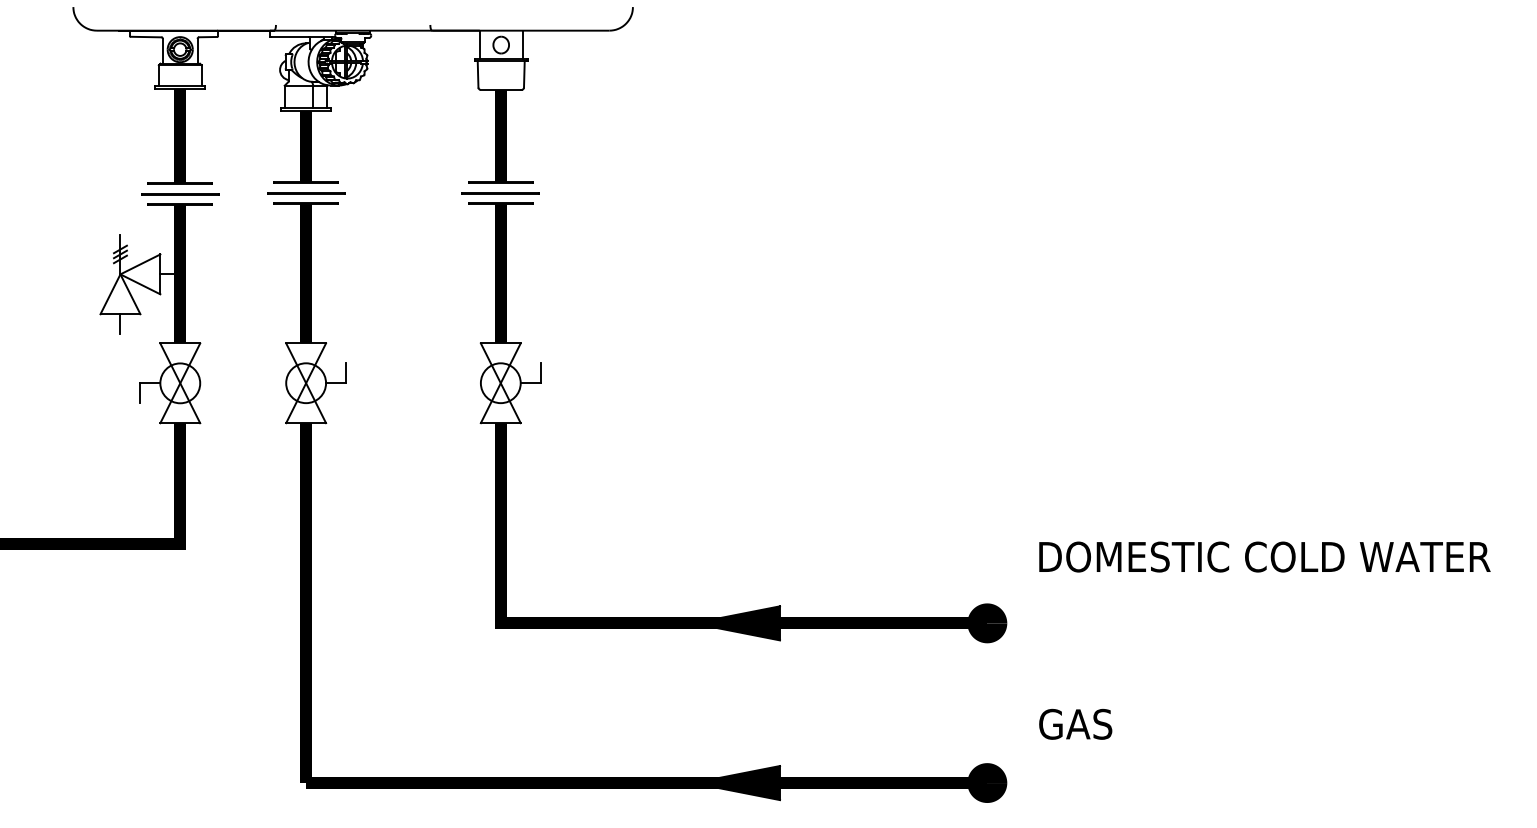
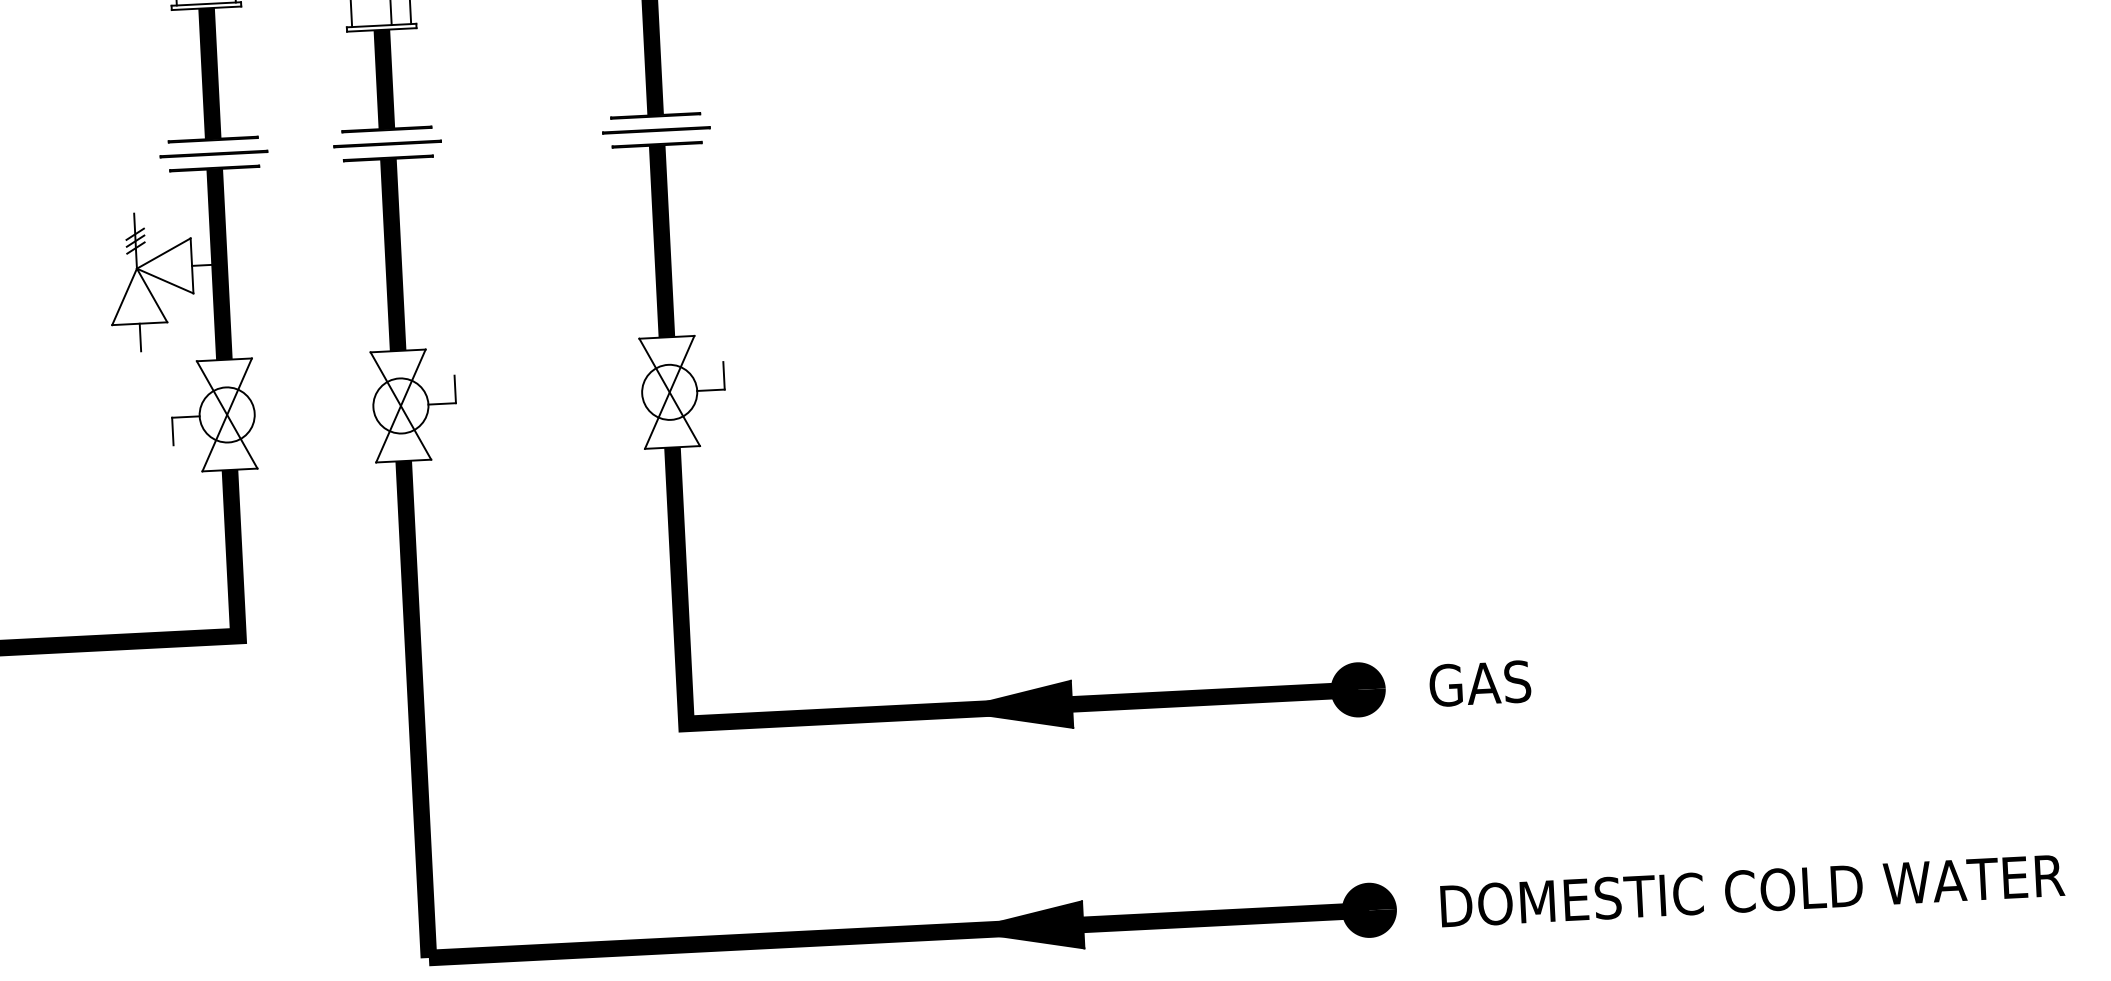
text: (1264, 556) -> (1751, 890), moved
text: (1075, 723) -> (1479, 682), moved

